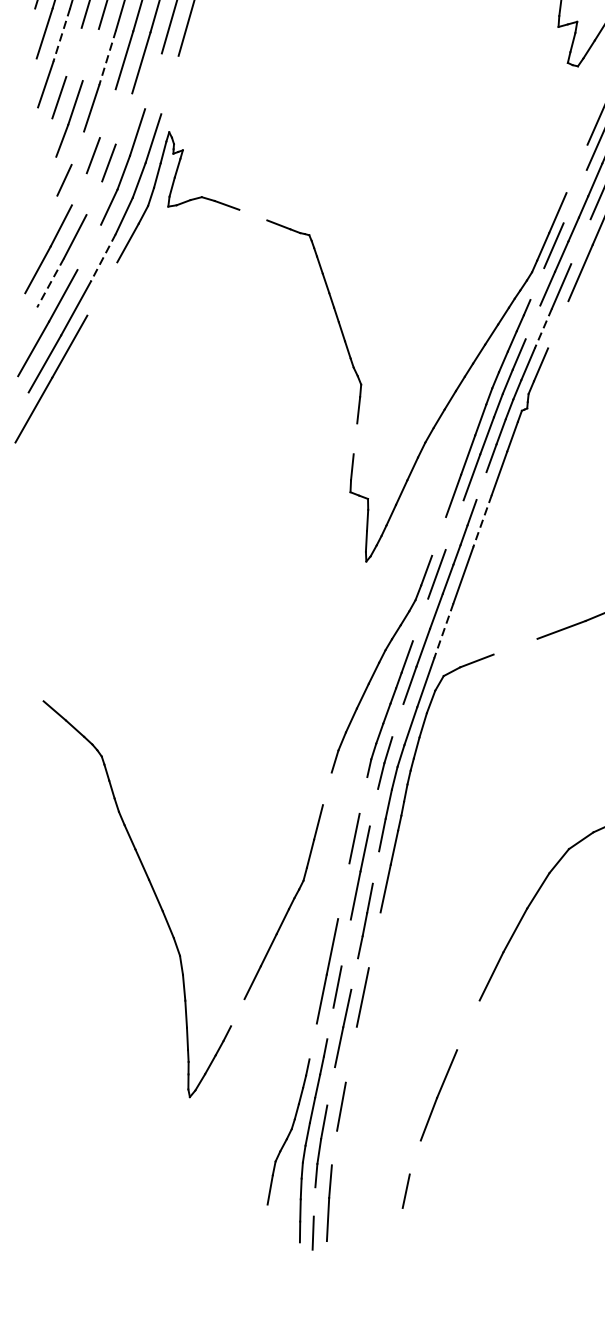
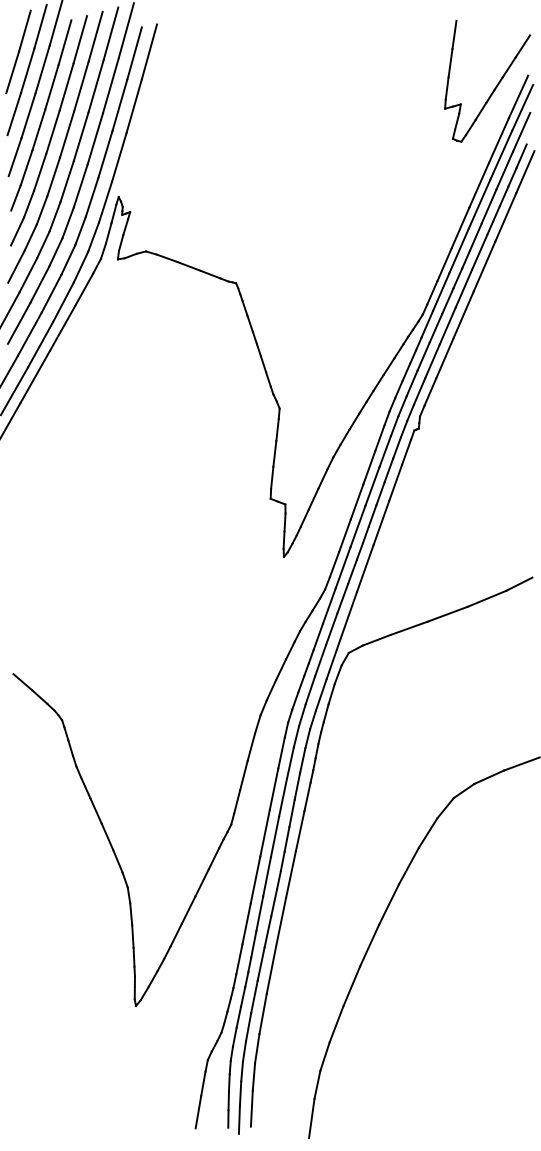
line: (61, 36) -> (28, 116), dashed -> solid
line: (73, 51) -> (38, 129), added
line: (90, 55) -> (52, 132), added
line: (106, 57) -> (66, 134), dashed -> solid
line: (153, 80) -> (105, 153), added
line: (170, 83) -> (119, 156), added
line: (106, 112) -> (66, 180), added
line: (123, 118) -> (80, 185), added
line: (46, 132) -> (15, 197), added
line: (77, 148) -> (41, 210), added
line: (576, 168) -> (460, 227), added
line: (48, 173) -> (17, 231), added
line: (79, 188) -> (43, 244), added
line: (574, 196) -> (458, 250), added
line: (93, 198) -> (55, 252), added
line: (47, 215) -> (16, 266), added
line: (252, 215) -> (188, 266), added
line: (580, 241) -> (463, 288), added
line: (89, 247) -> (51, 293), added
line: (103, 258) -> (63, 302), dashed -> solid
line: (50, 283) -> (19, 323), dashed -> solid
line: (537, 283) -> (427, 323), added
line: (102, 289) -> (62, 328), added
line: (532, 322) -> (423, 356), added
line: (557, 324) -> (444, 358), added
line: (543, 329) -> (432, 362), dashed -> solid
line: (355, 438) -> (274, 453), added
line: (481, 485) -> (380, 493), added
line: (482, 521) -> (381, 523), dashed -> solid
line: (454, 525) -> (357, 526), added
line: (438, 535) -> (344, 535), added
line: (420, 619) -> (329, 605), added
line: (443, 631) -> (348, 615), dashed -> solid
line: (514, 645) -> (408, 627), added
line: (397, 720) -> (310, 690), added
line: (326, 788) -> (250, 747), added
line: (363, 794) -> (281, 752), added
line: (372, 807) -> (289, 763), added
line: (375, 867) -> (291, 813), added
line: (343, 890) -> (264, 832), added
line: (374, 940) -> (290, 874), added
line: (345, 942) -> (266, 876), added
line: (355, 973) -> (274, 902), added
line: (236, 1011) -> (175, 934), added
line: (330, 1023) -> (253, 944), added
line: (468, 1024) -> (369, 945), added
line: (313, 1041) -> (239, 959), added
line: (351, 1053) -> (271, 969), added
line: (331, 1085) -> (254, 996), added
line: (334, 1147) -> (257, 1048), added
line: (414, 1157) -> (324, 1056), added
line: (314, 1201) -> (240, 1093), added
line: (264, 1224) -> (198, 1112), added
line: (399, 1231) -> (311, 1118), added

